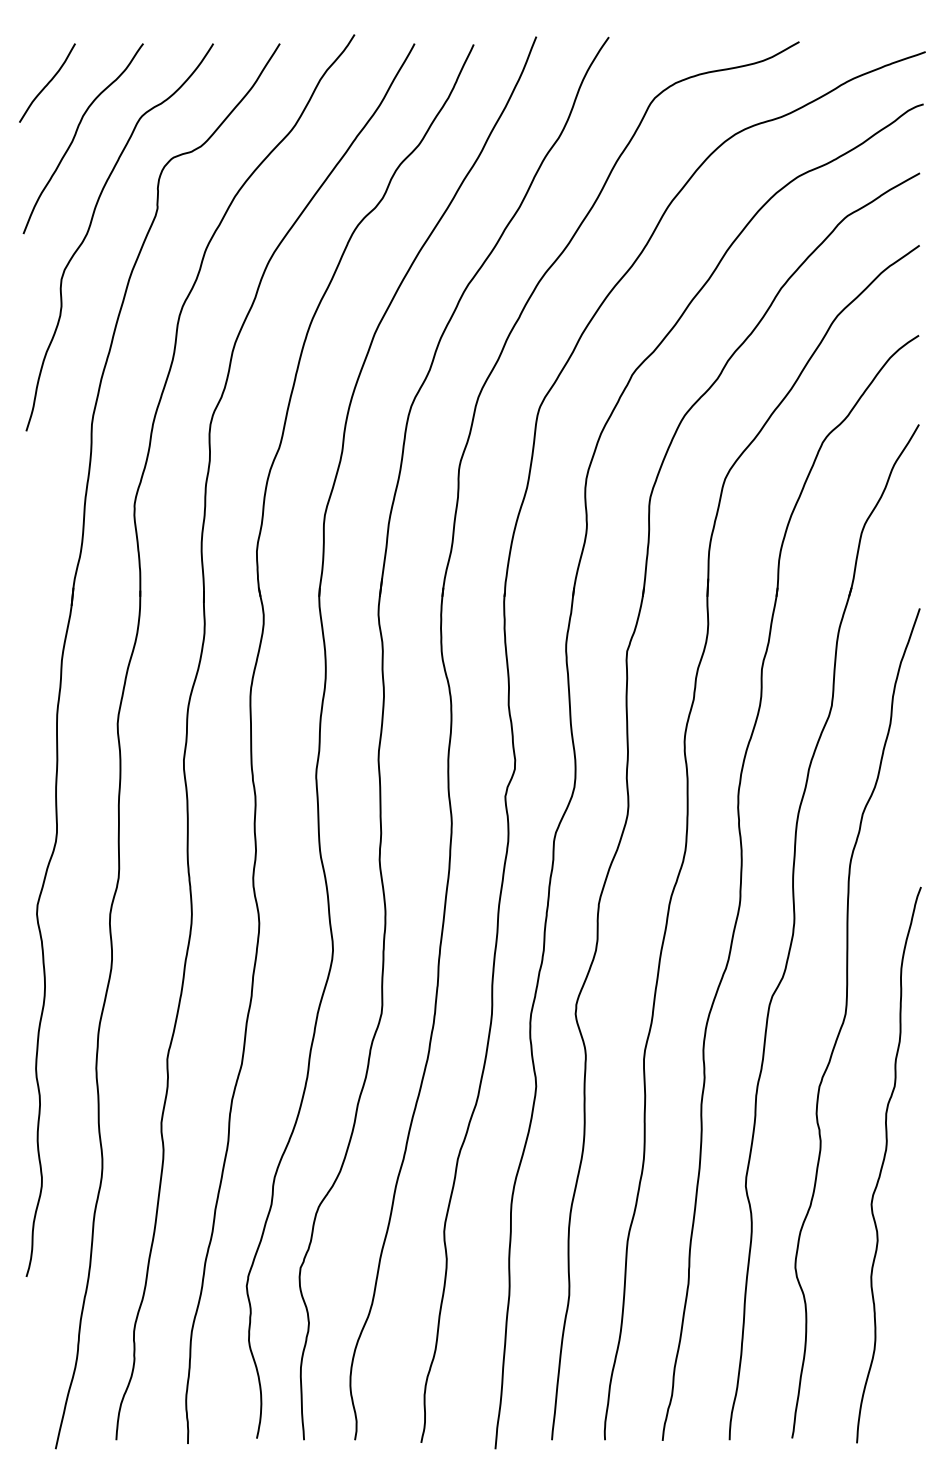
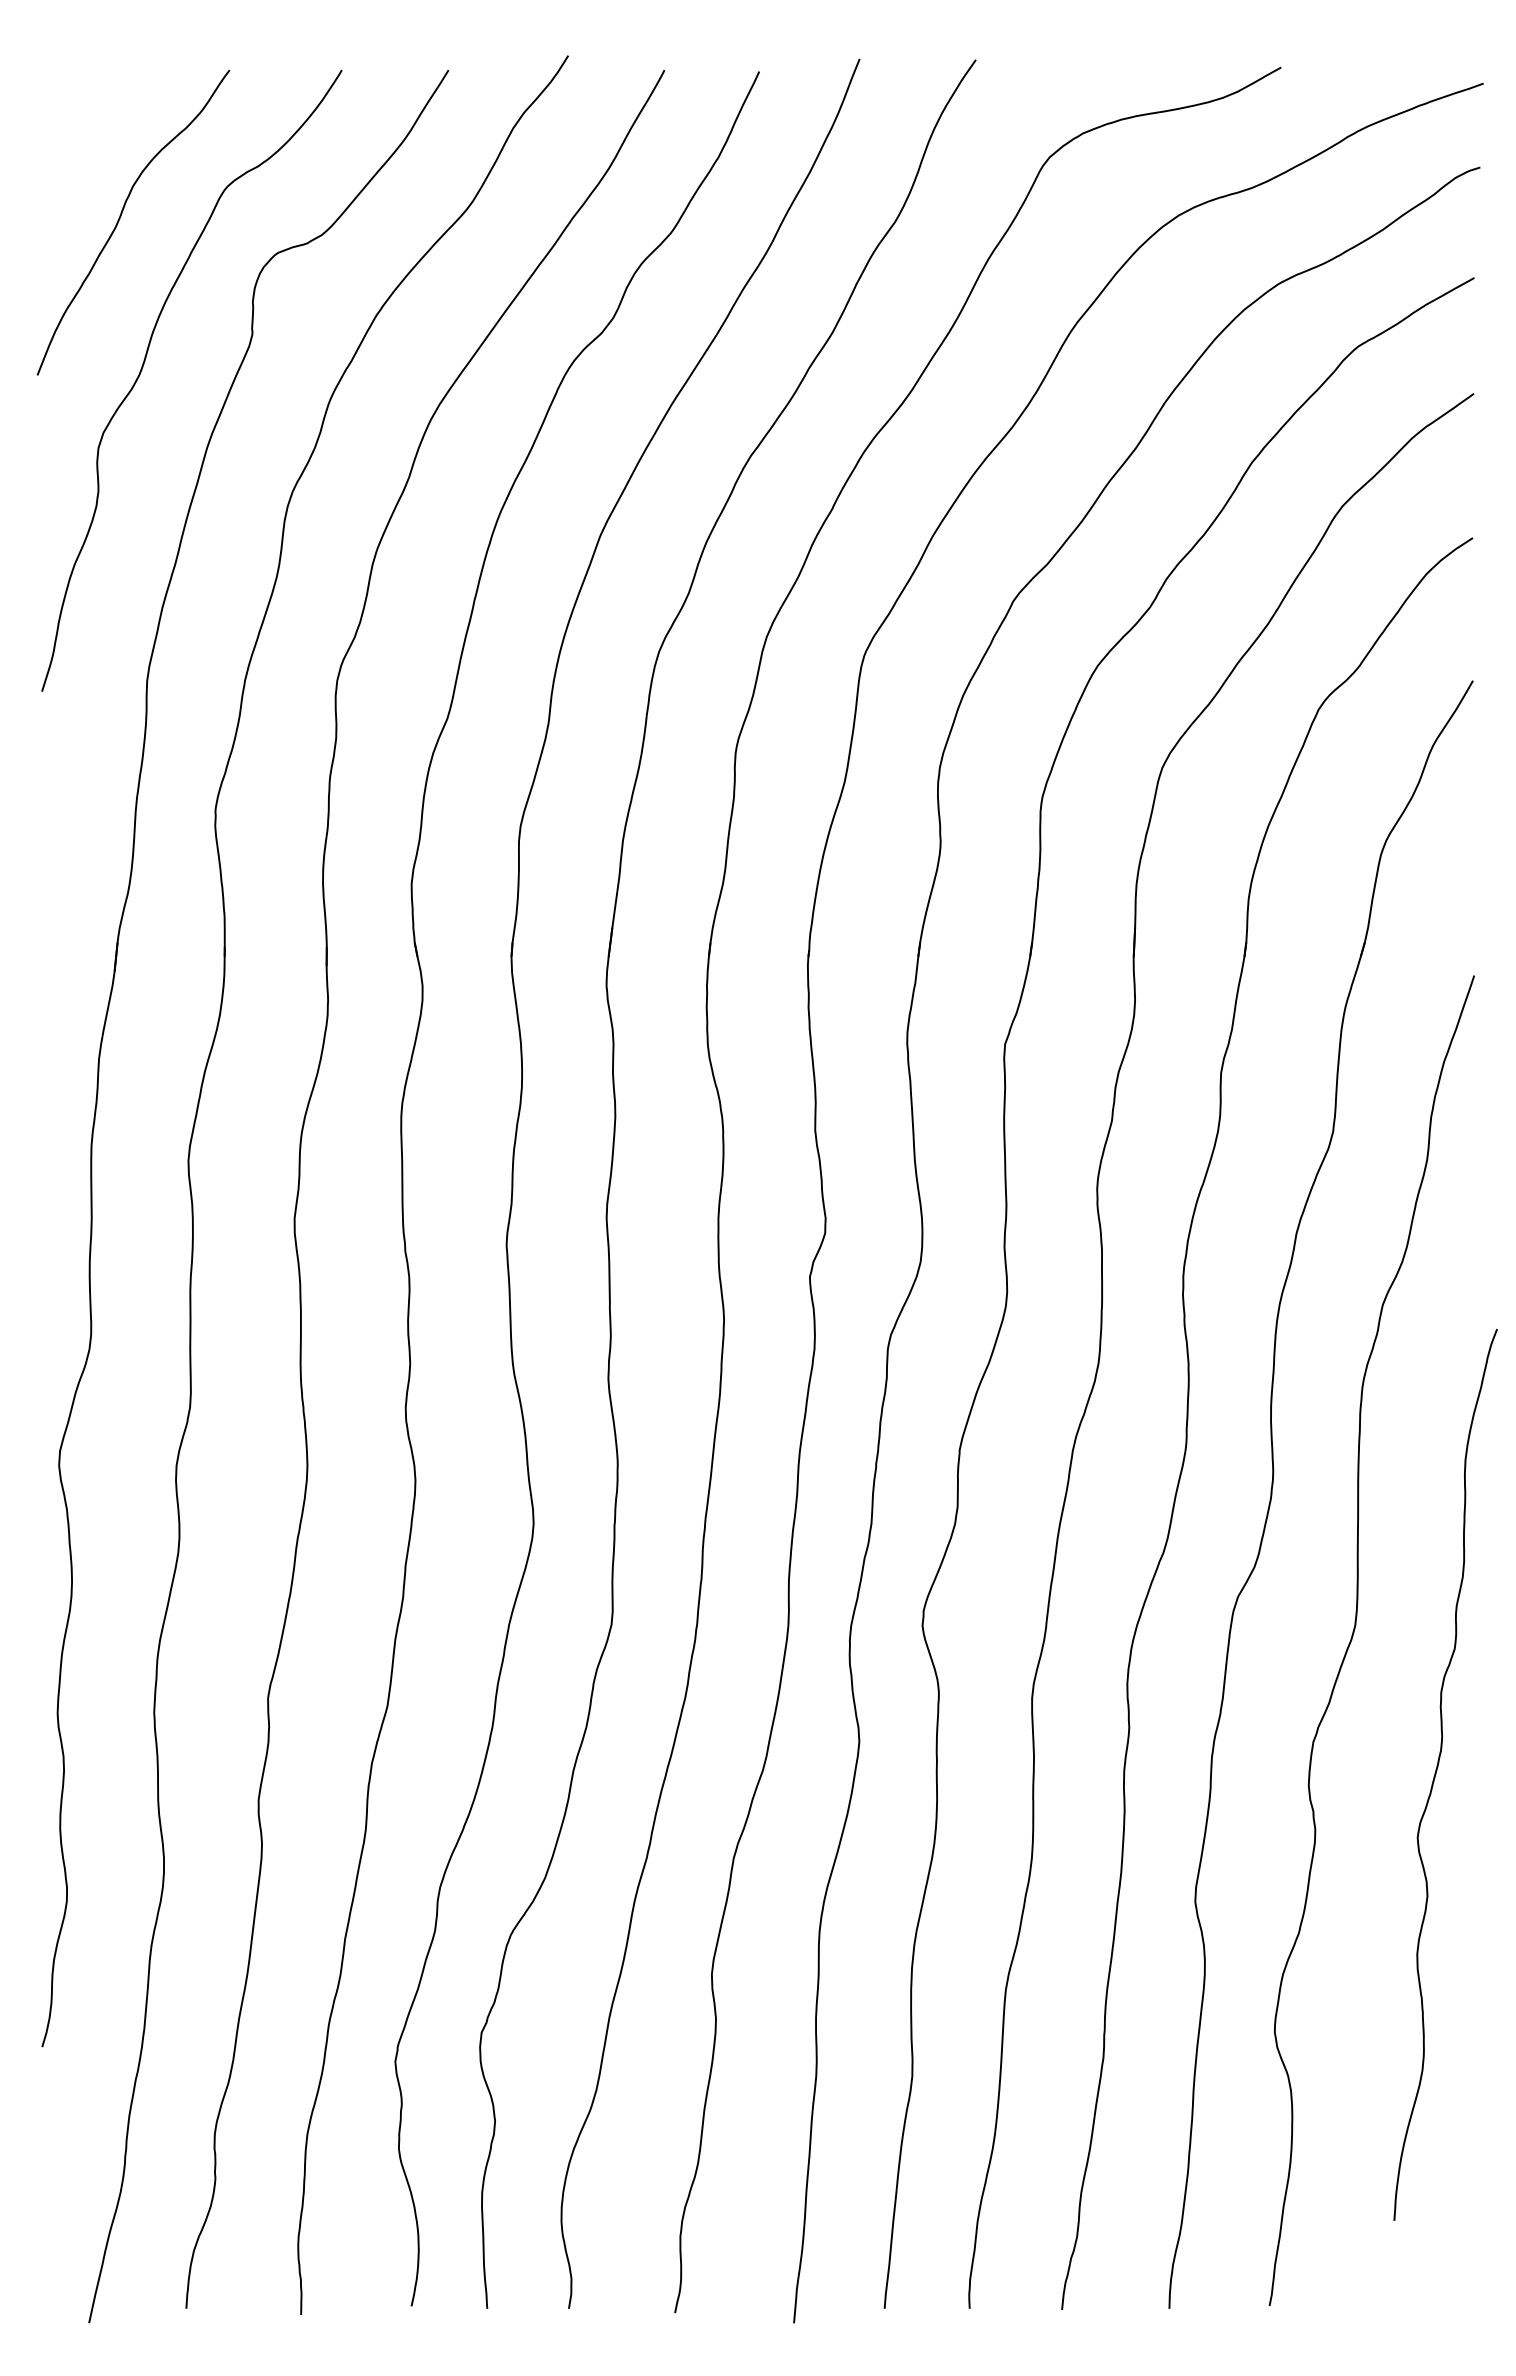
curve: (47, 82) -> (75, 132), removed
curve: (884, 1162) -> (1438, 1770), moved

